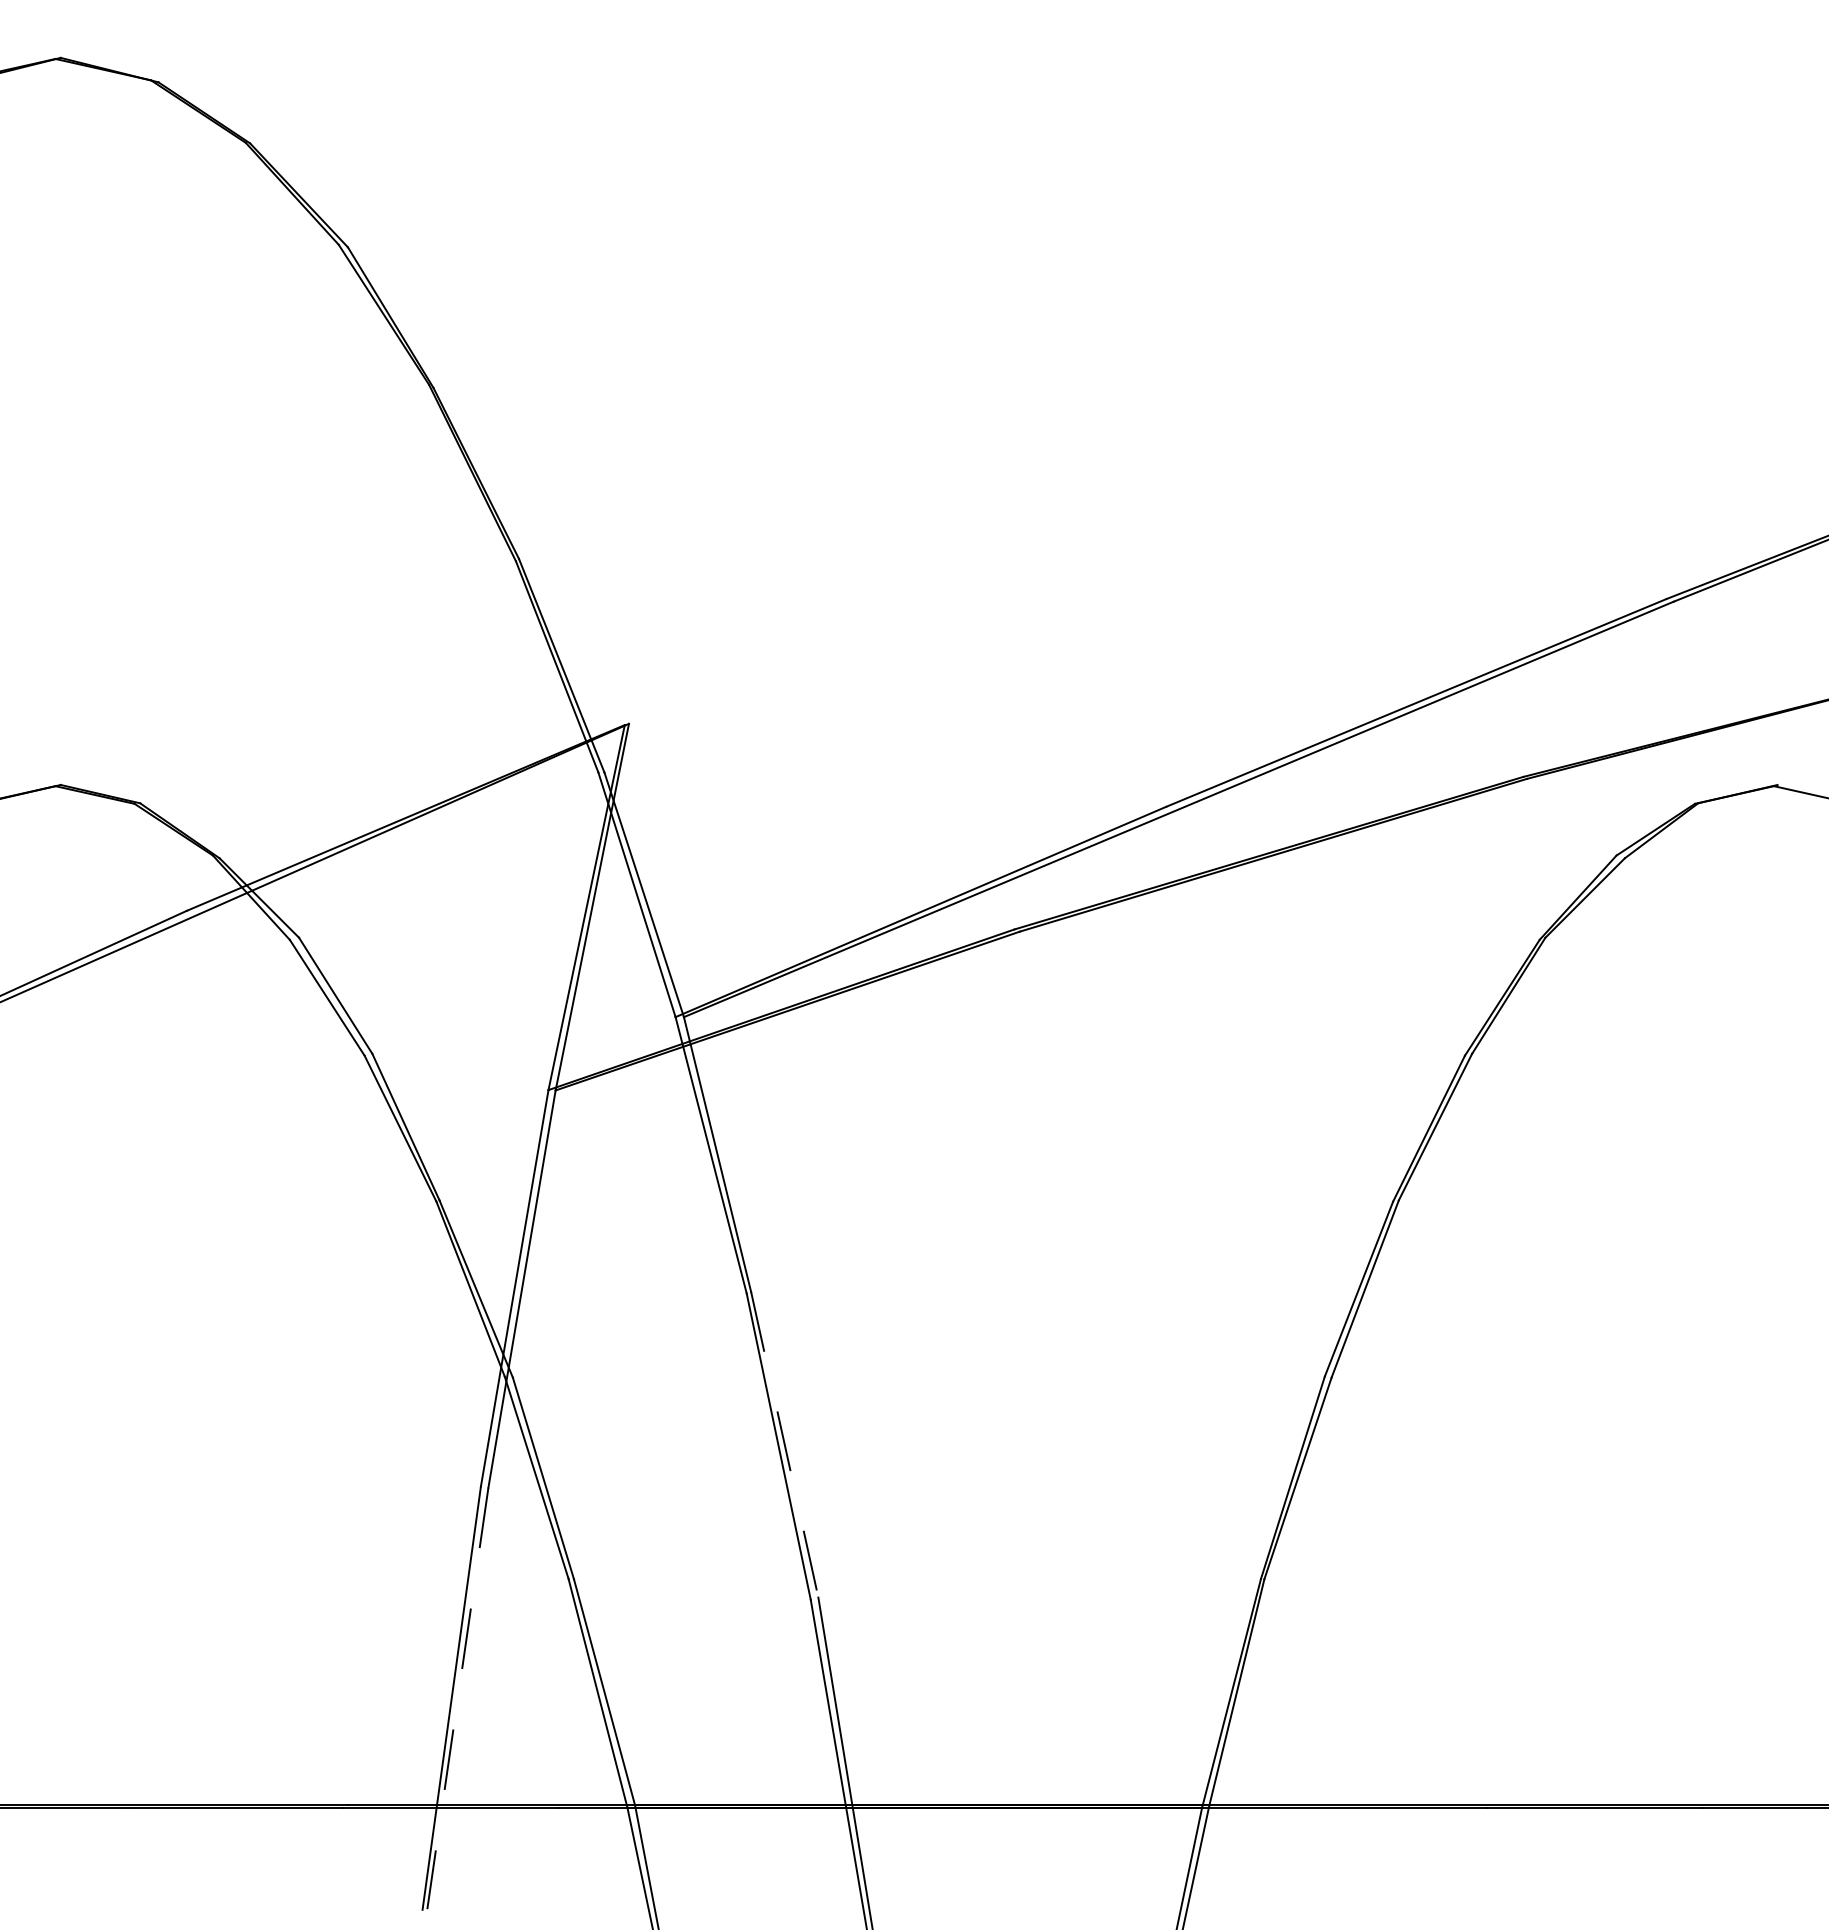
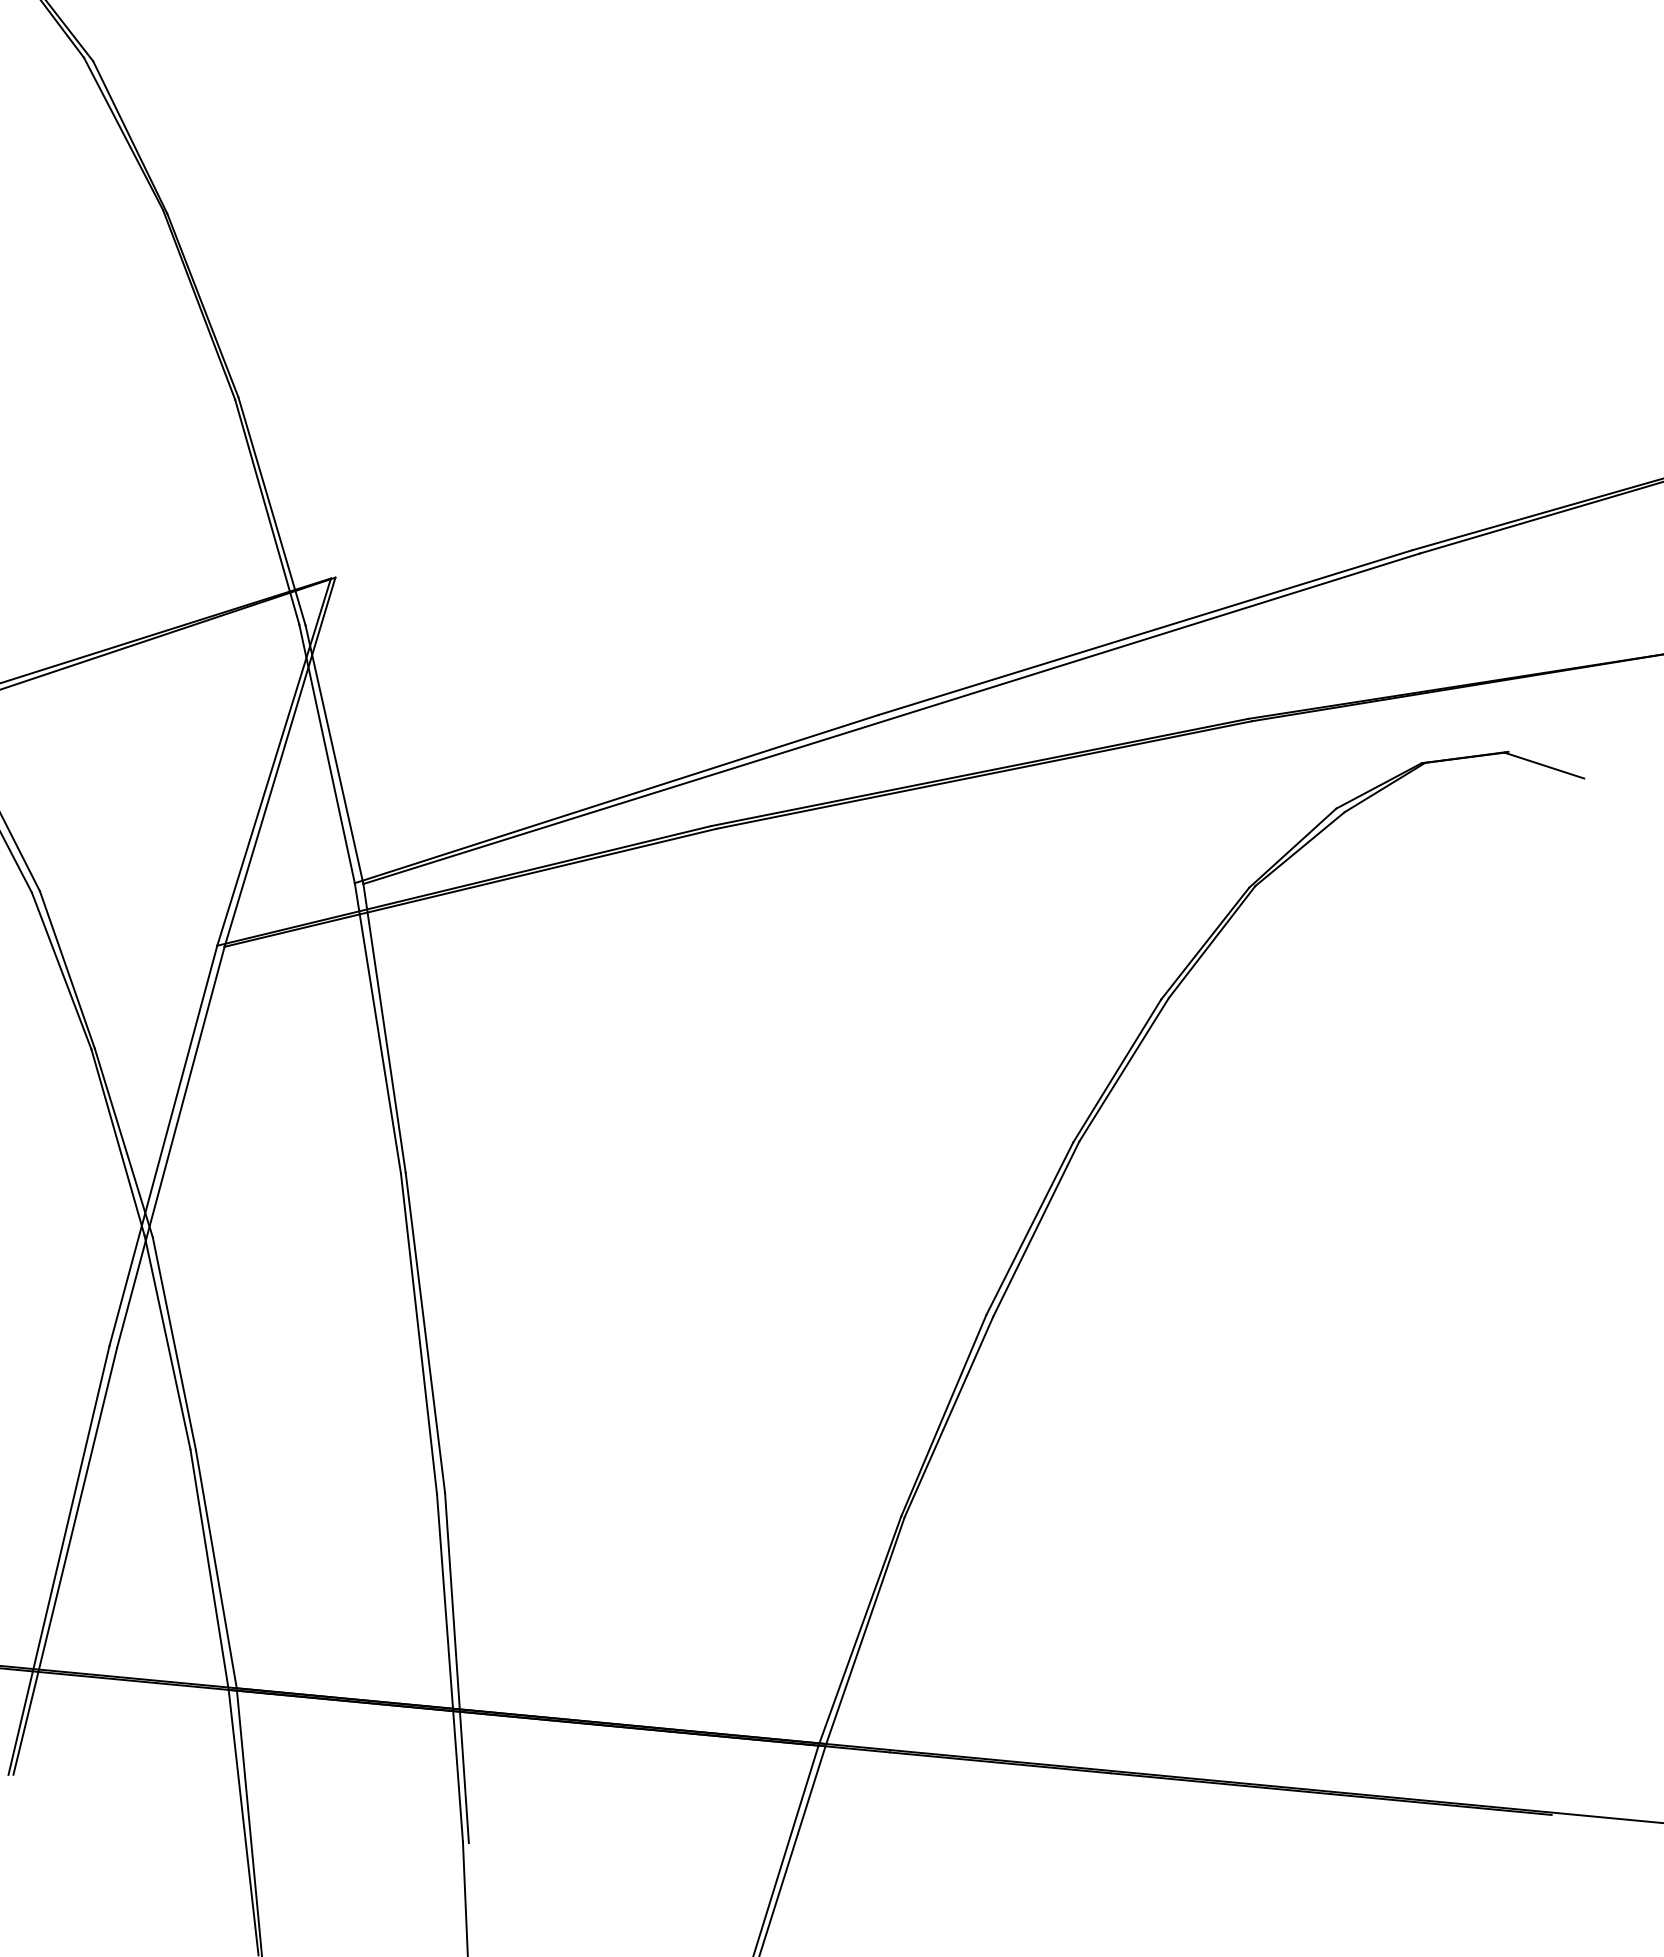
line: (784, 1445) -> (425, 1333), dashed -> solid
line: (457, 1698) -> (64, 1561), dashed -> solid

